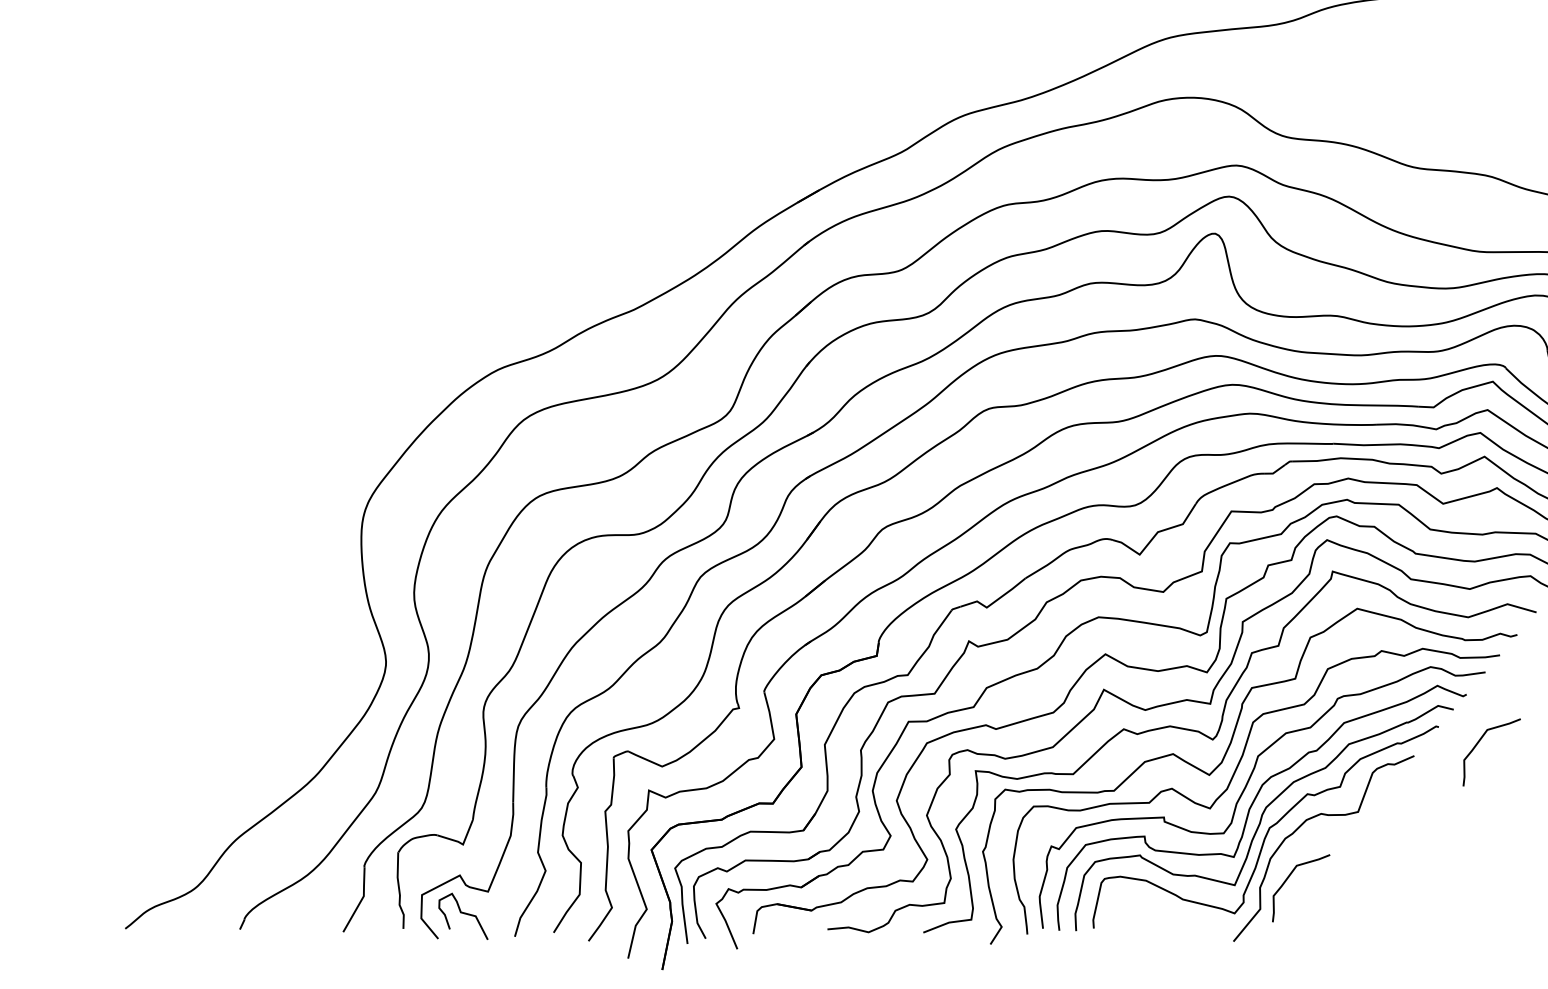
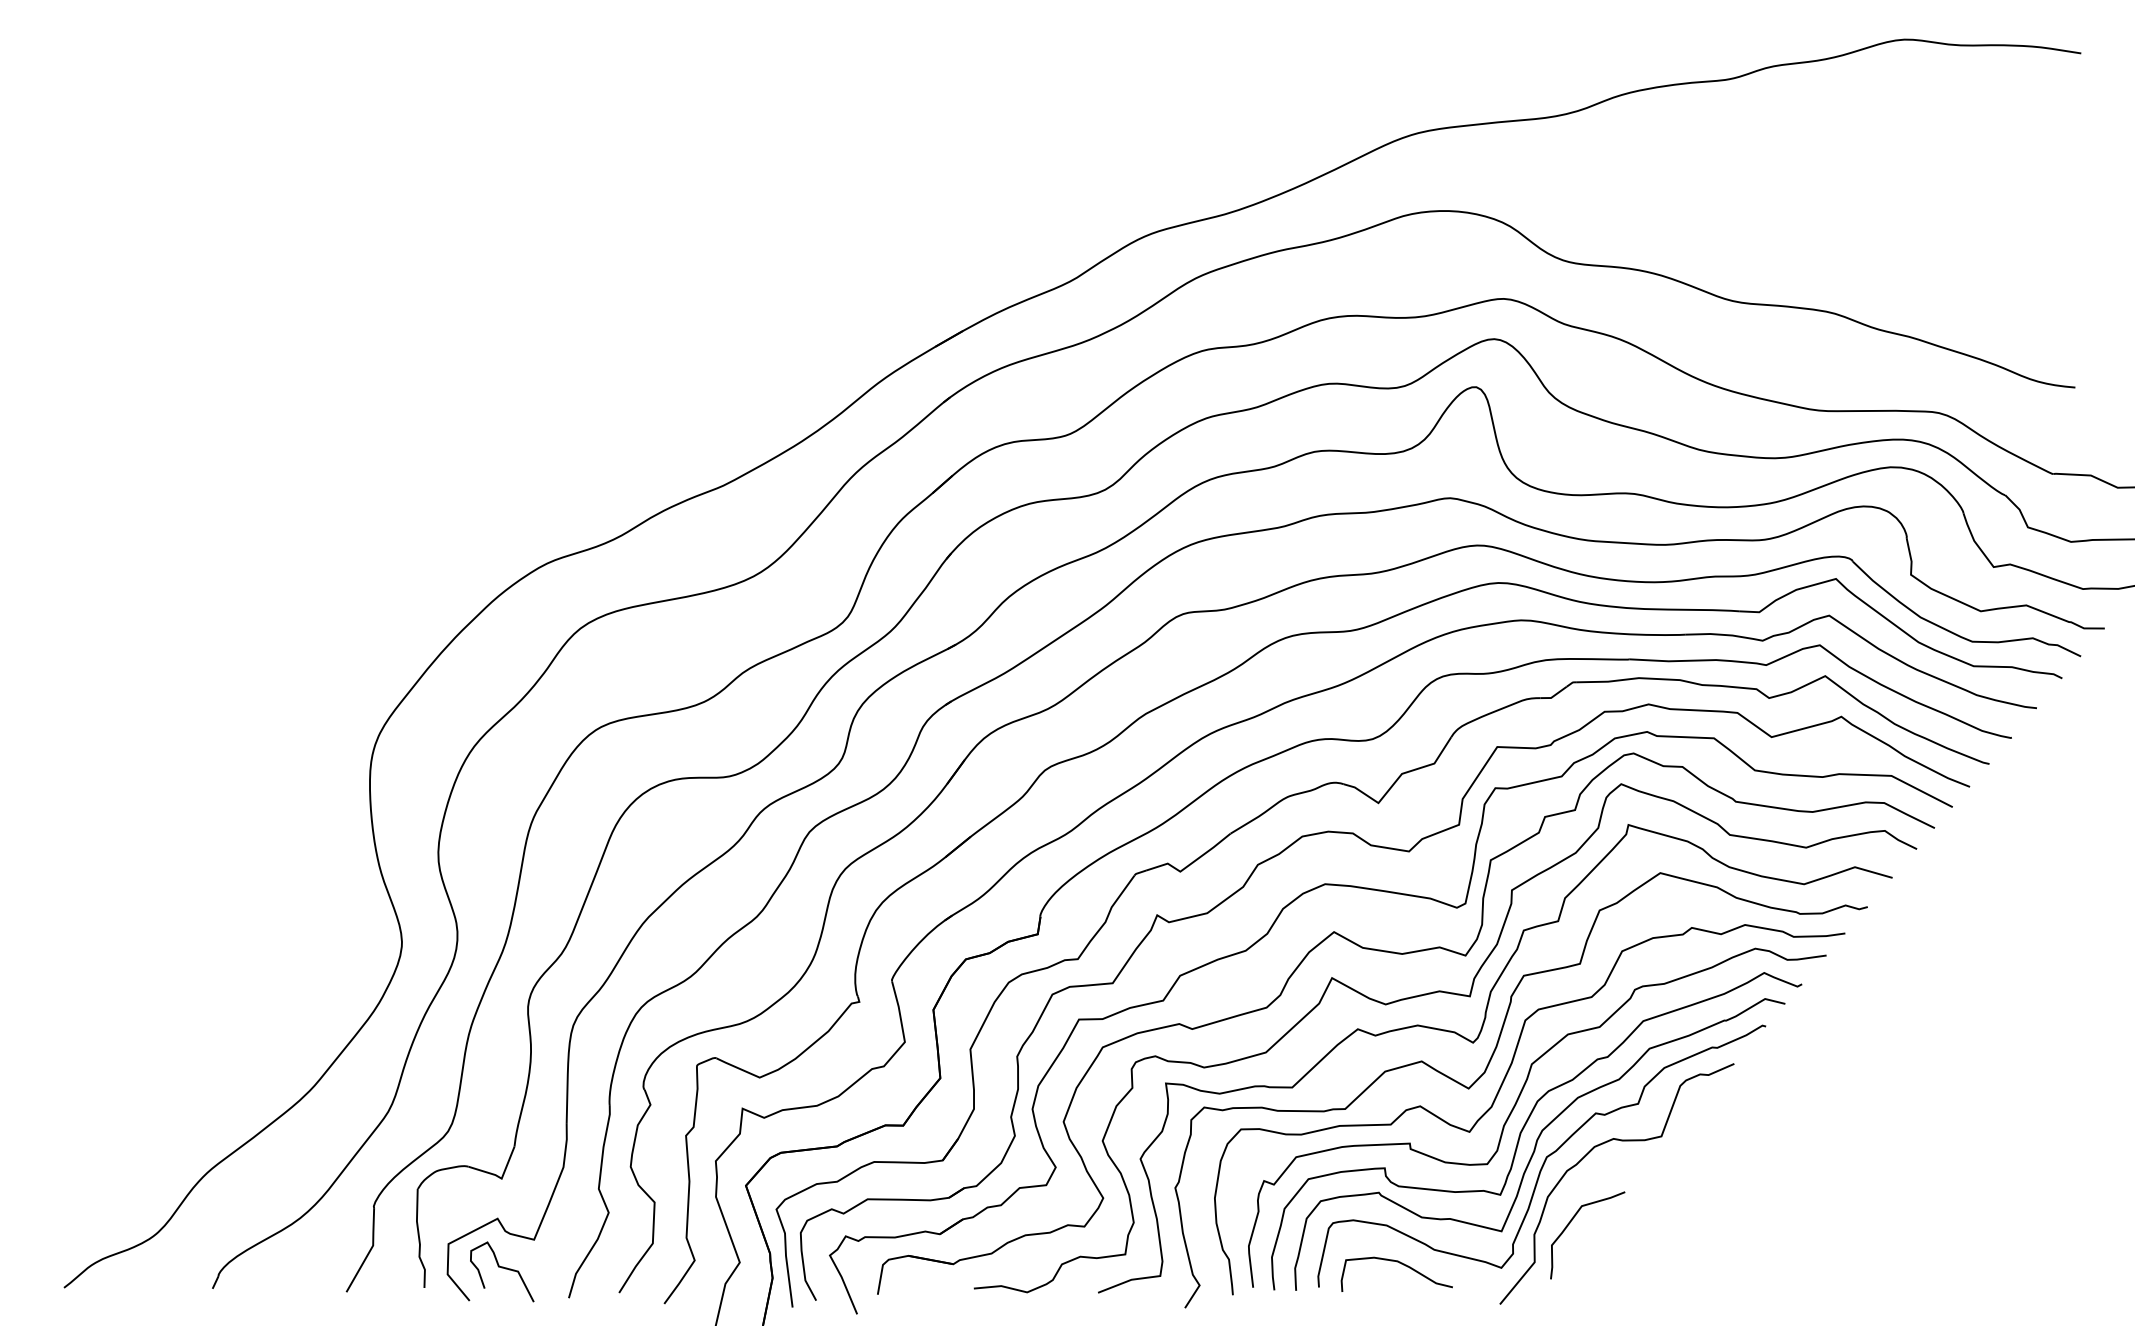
curve: (1478, 743) -> (1817, 1047), removed
curve: (1157, 910) -> (1401, 1264), added

